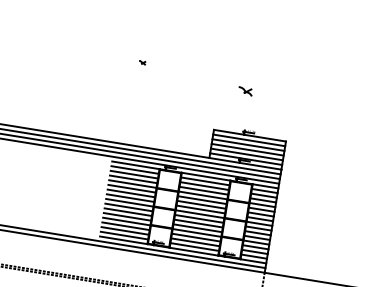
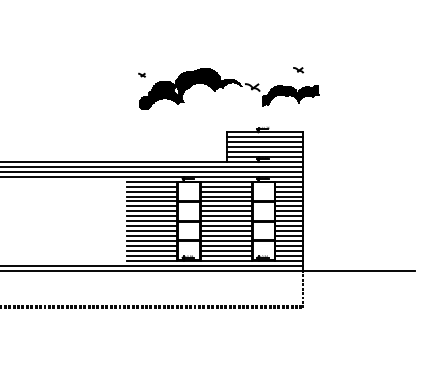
hatch: (186, 82) -> (190, 88), added
part: (291, 82) -> (298, 70), added
hatch: (280, 104) -> (290, 95), added

